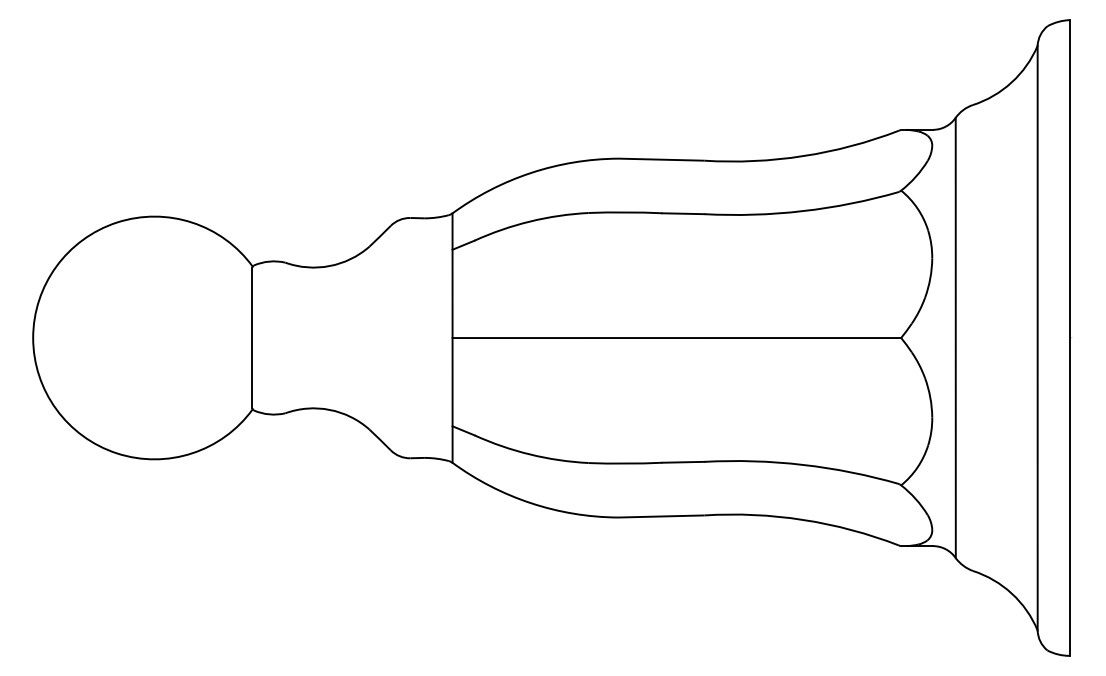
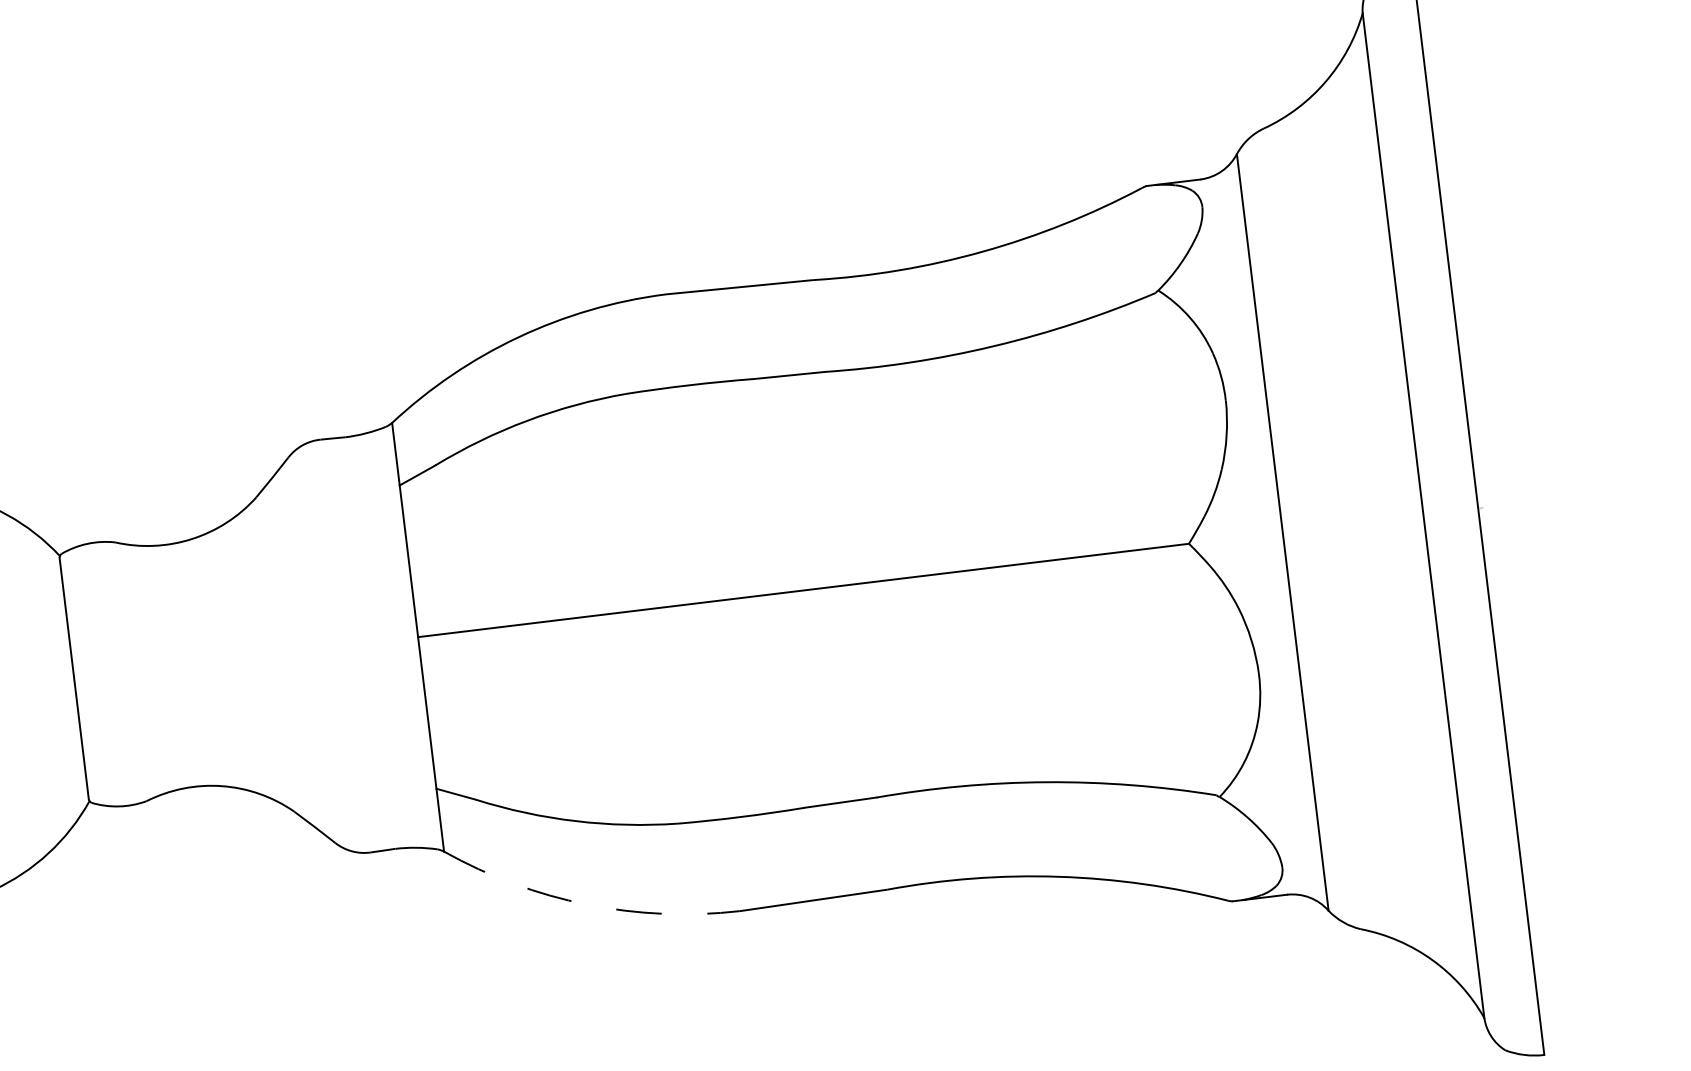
arc: (531, 503) -> (588, 905), solid -> dashed

